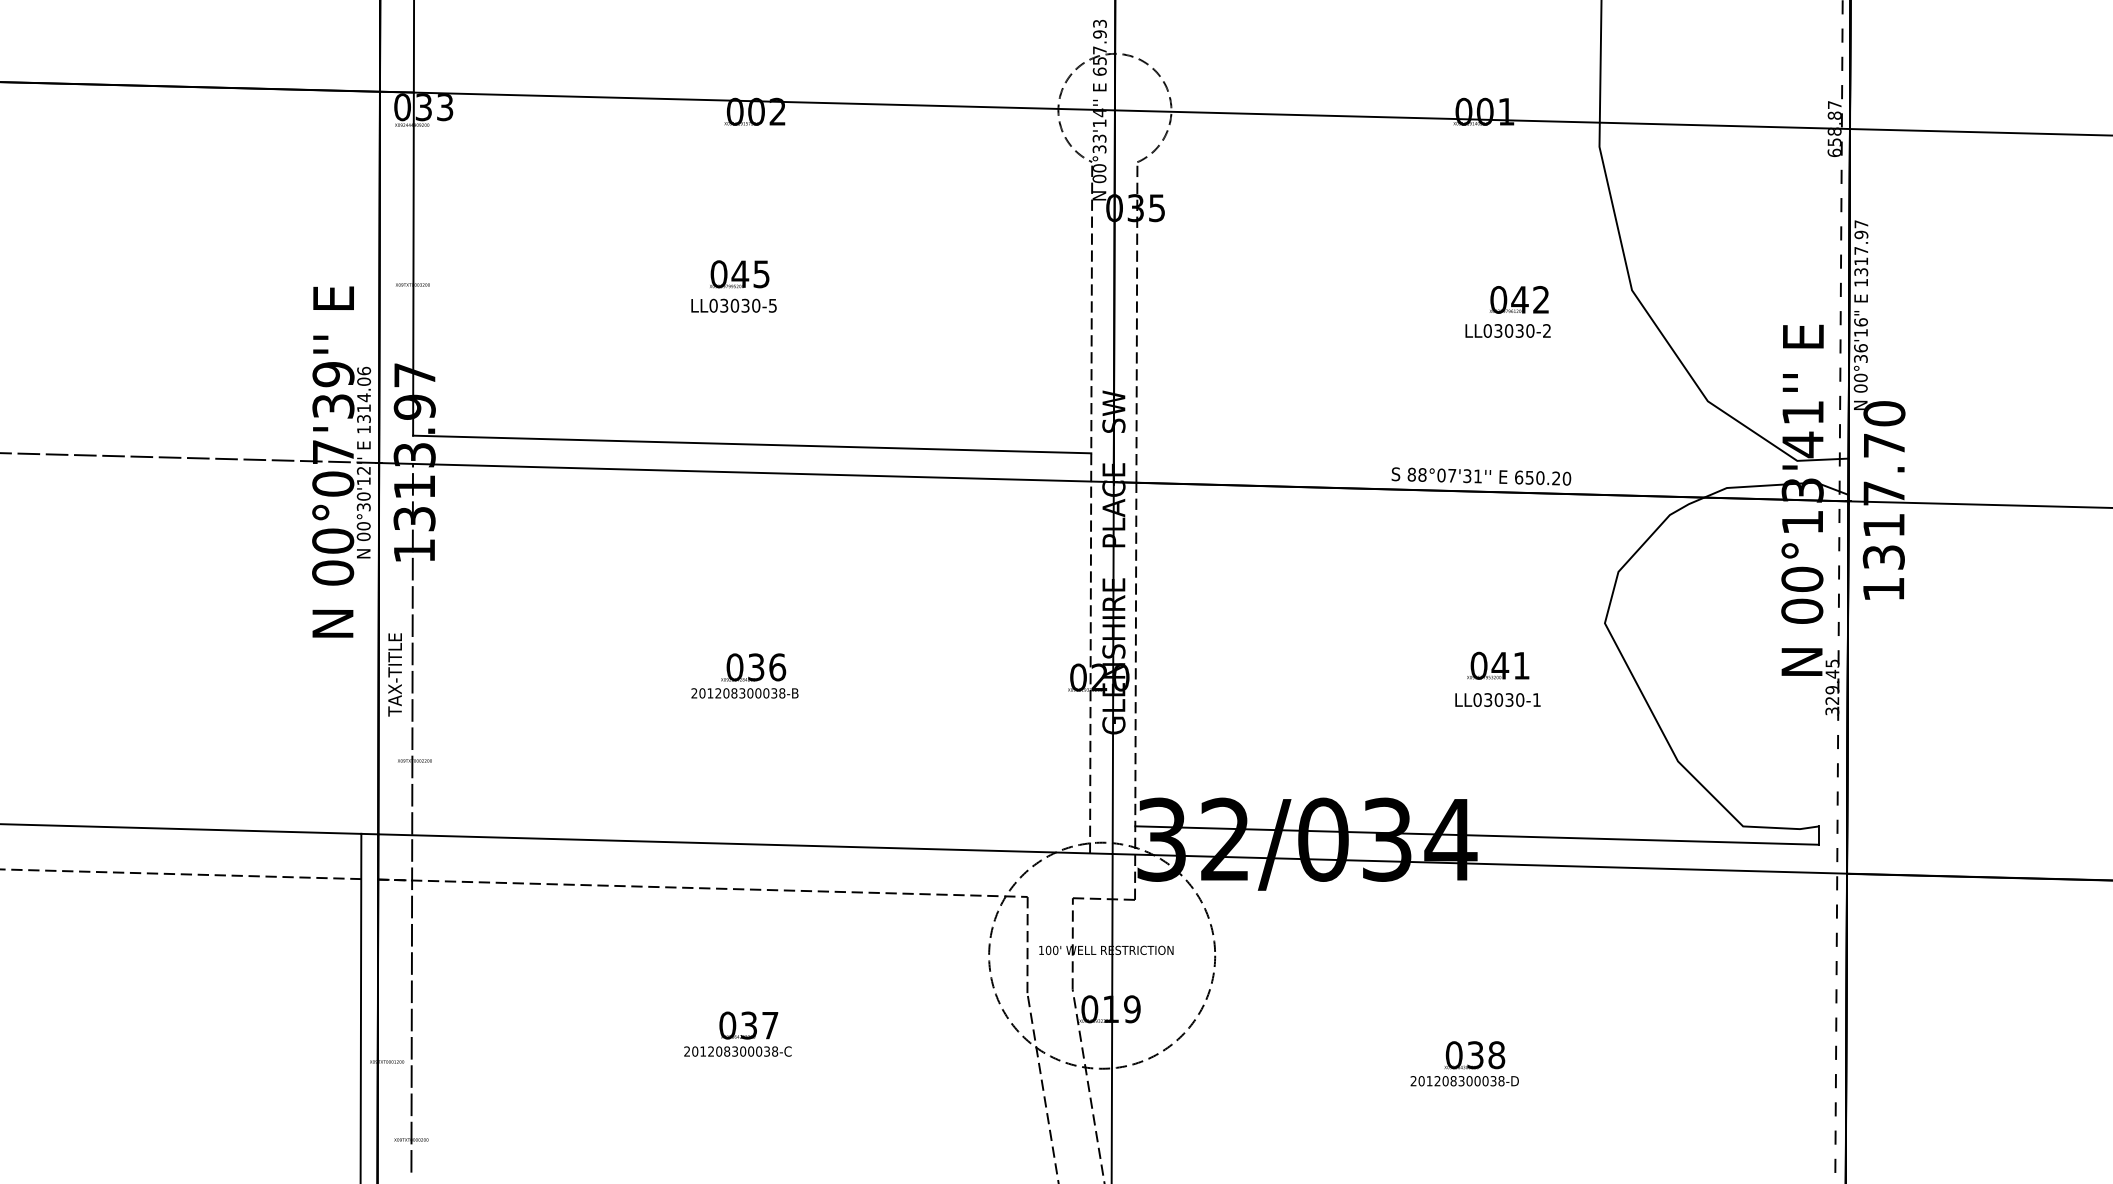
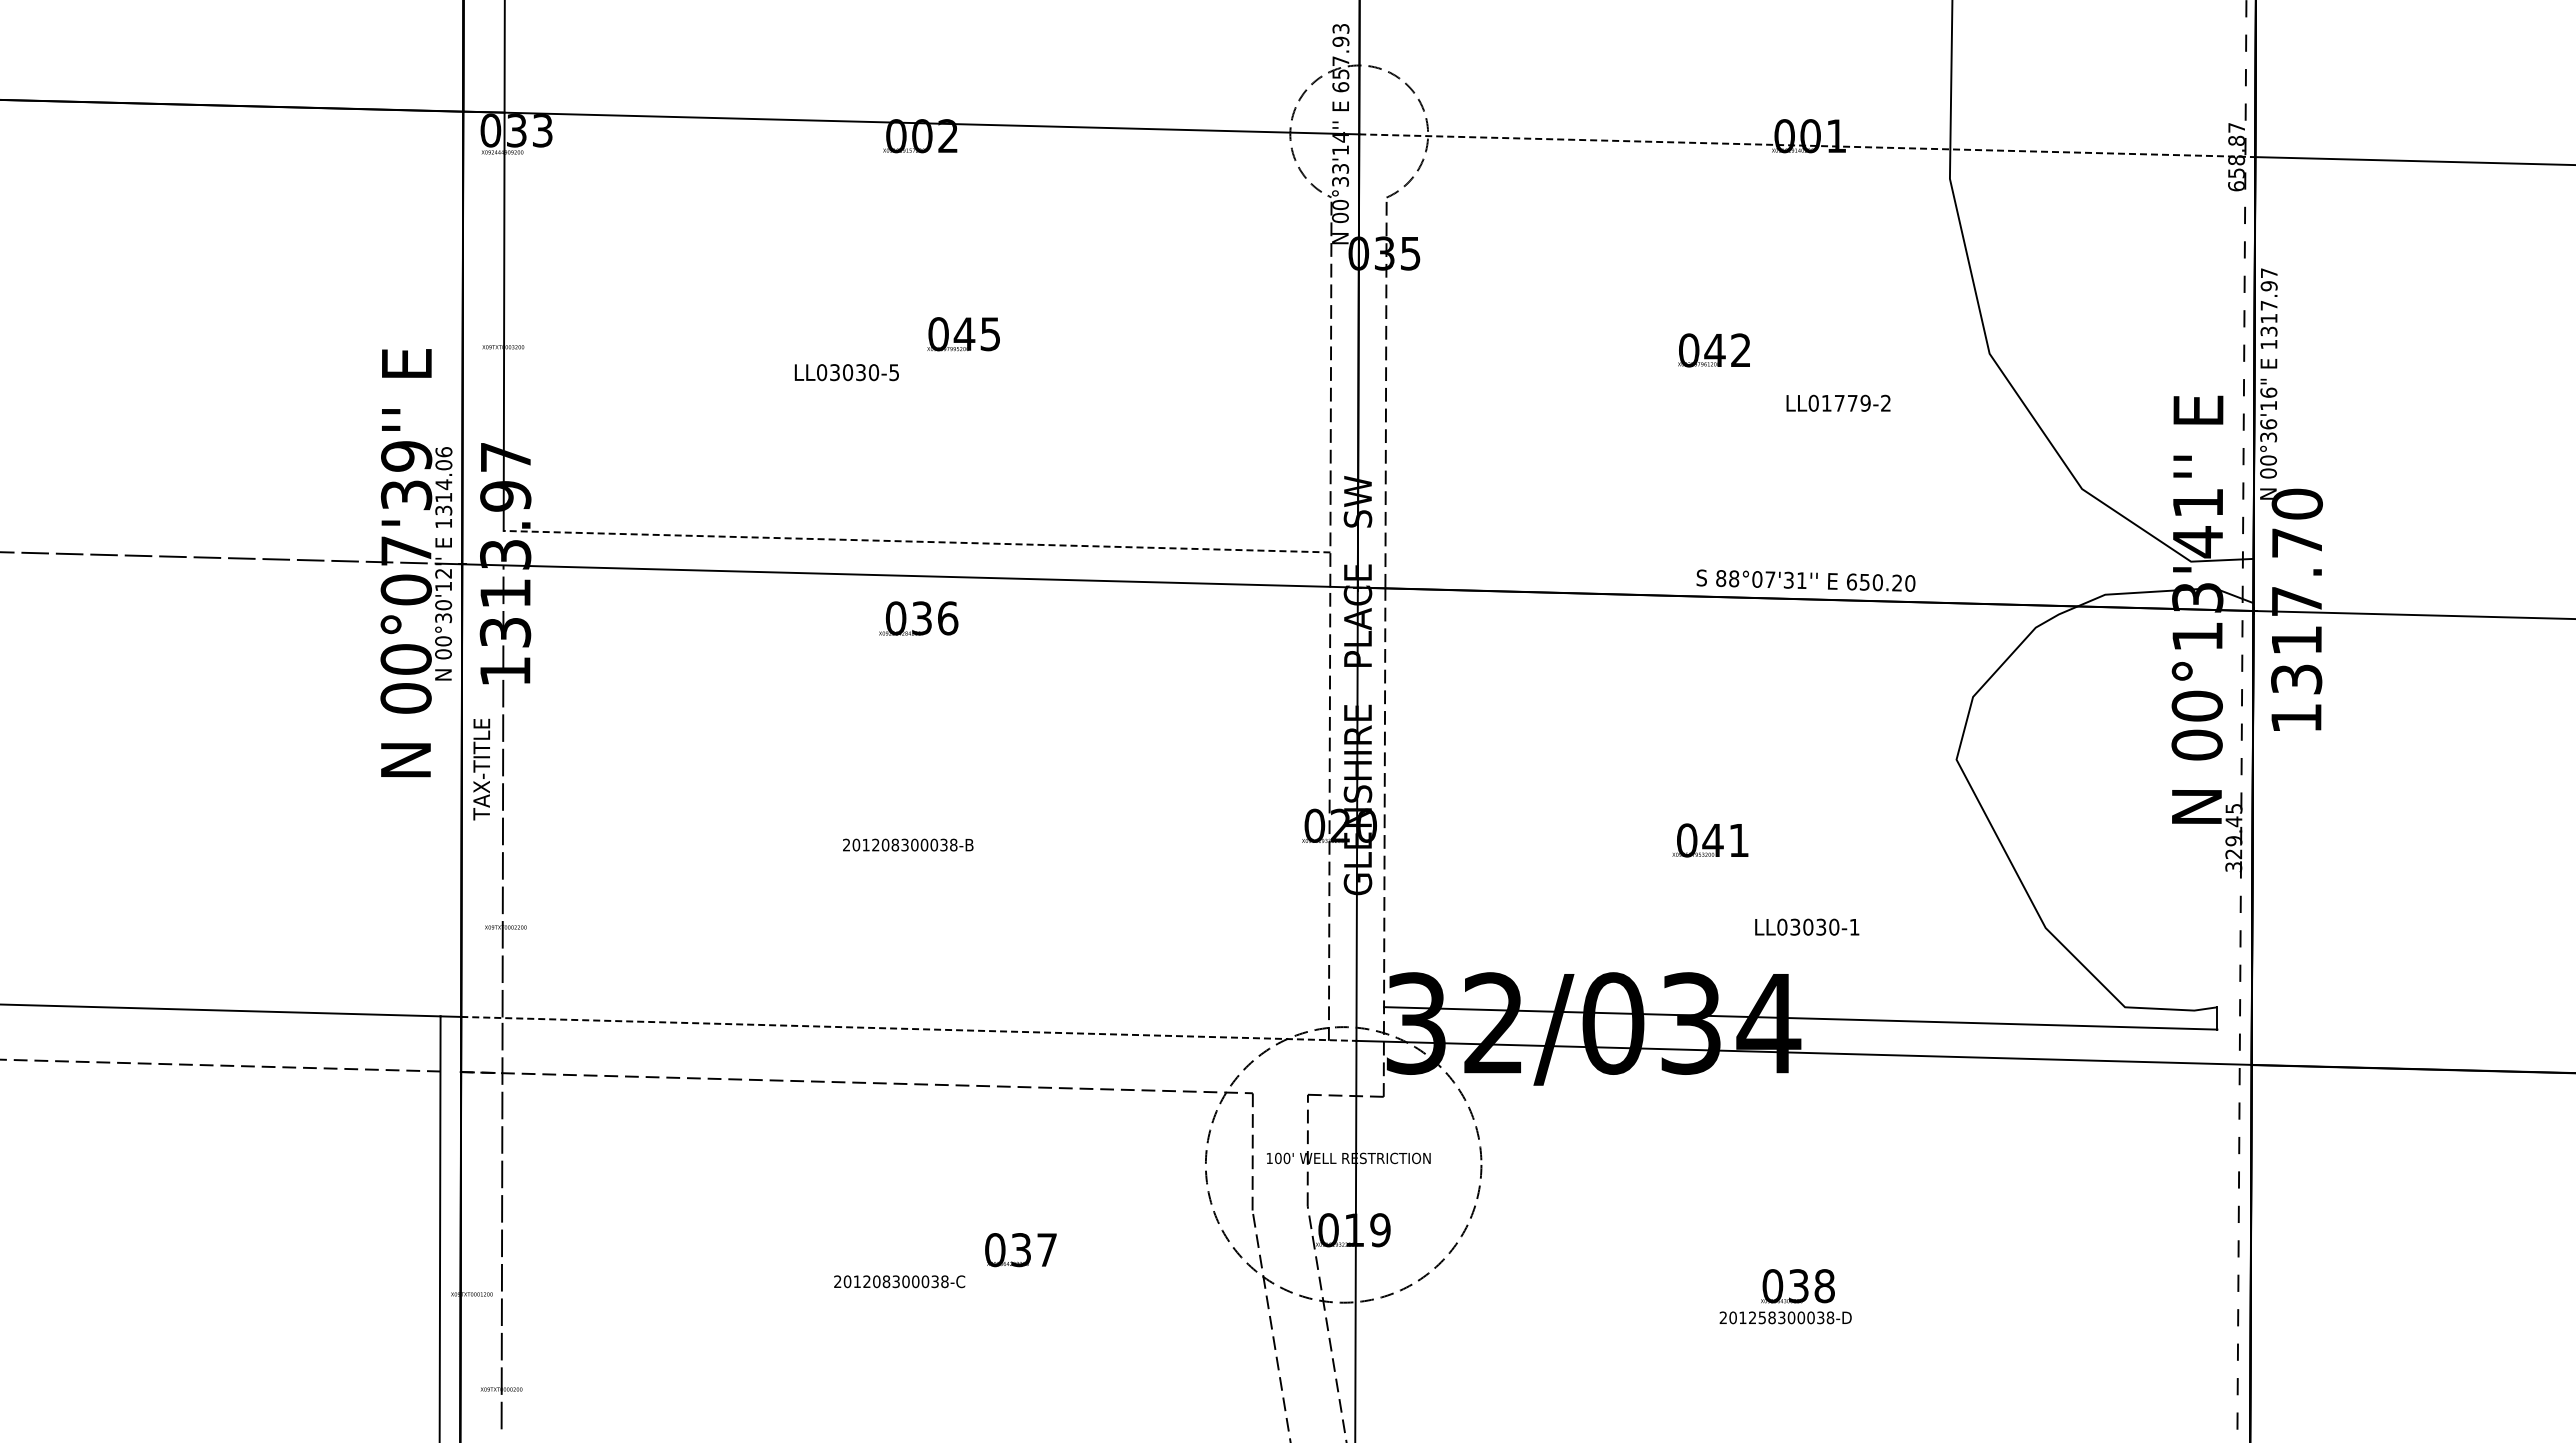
line: (1482, 119) -> (1807, 145), solid -> dashed
text: (739, 274) -> (963, 334), moved
text: (1518, 299) -> (1713, 350), moved
text: (733, 305) -> (846, 372), moved
text: (1513, 330) -> (1845, 402), LL03030-2 -> LL01779-2
line: (752, 444) -> (917, 541), solid -> dashed
text: (1498, 665) -> (1710, 840), moved
text: (753, 667) -> (918, 618), moved
text: (394, 674) -> (481, 769), moved
text: (1498, 699) -> (1807, 926), moved
line: (745, 843) -> (908, 1028), solid -> dashed
text: (748, 1025) -> (1020, 1250), moved
text: (1445, 1080) -> (1762, 1317), 201208300038-D -> 201258300038-D

